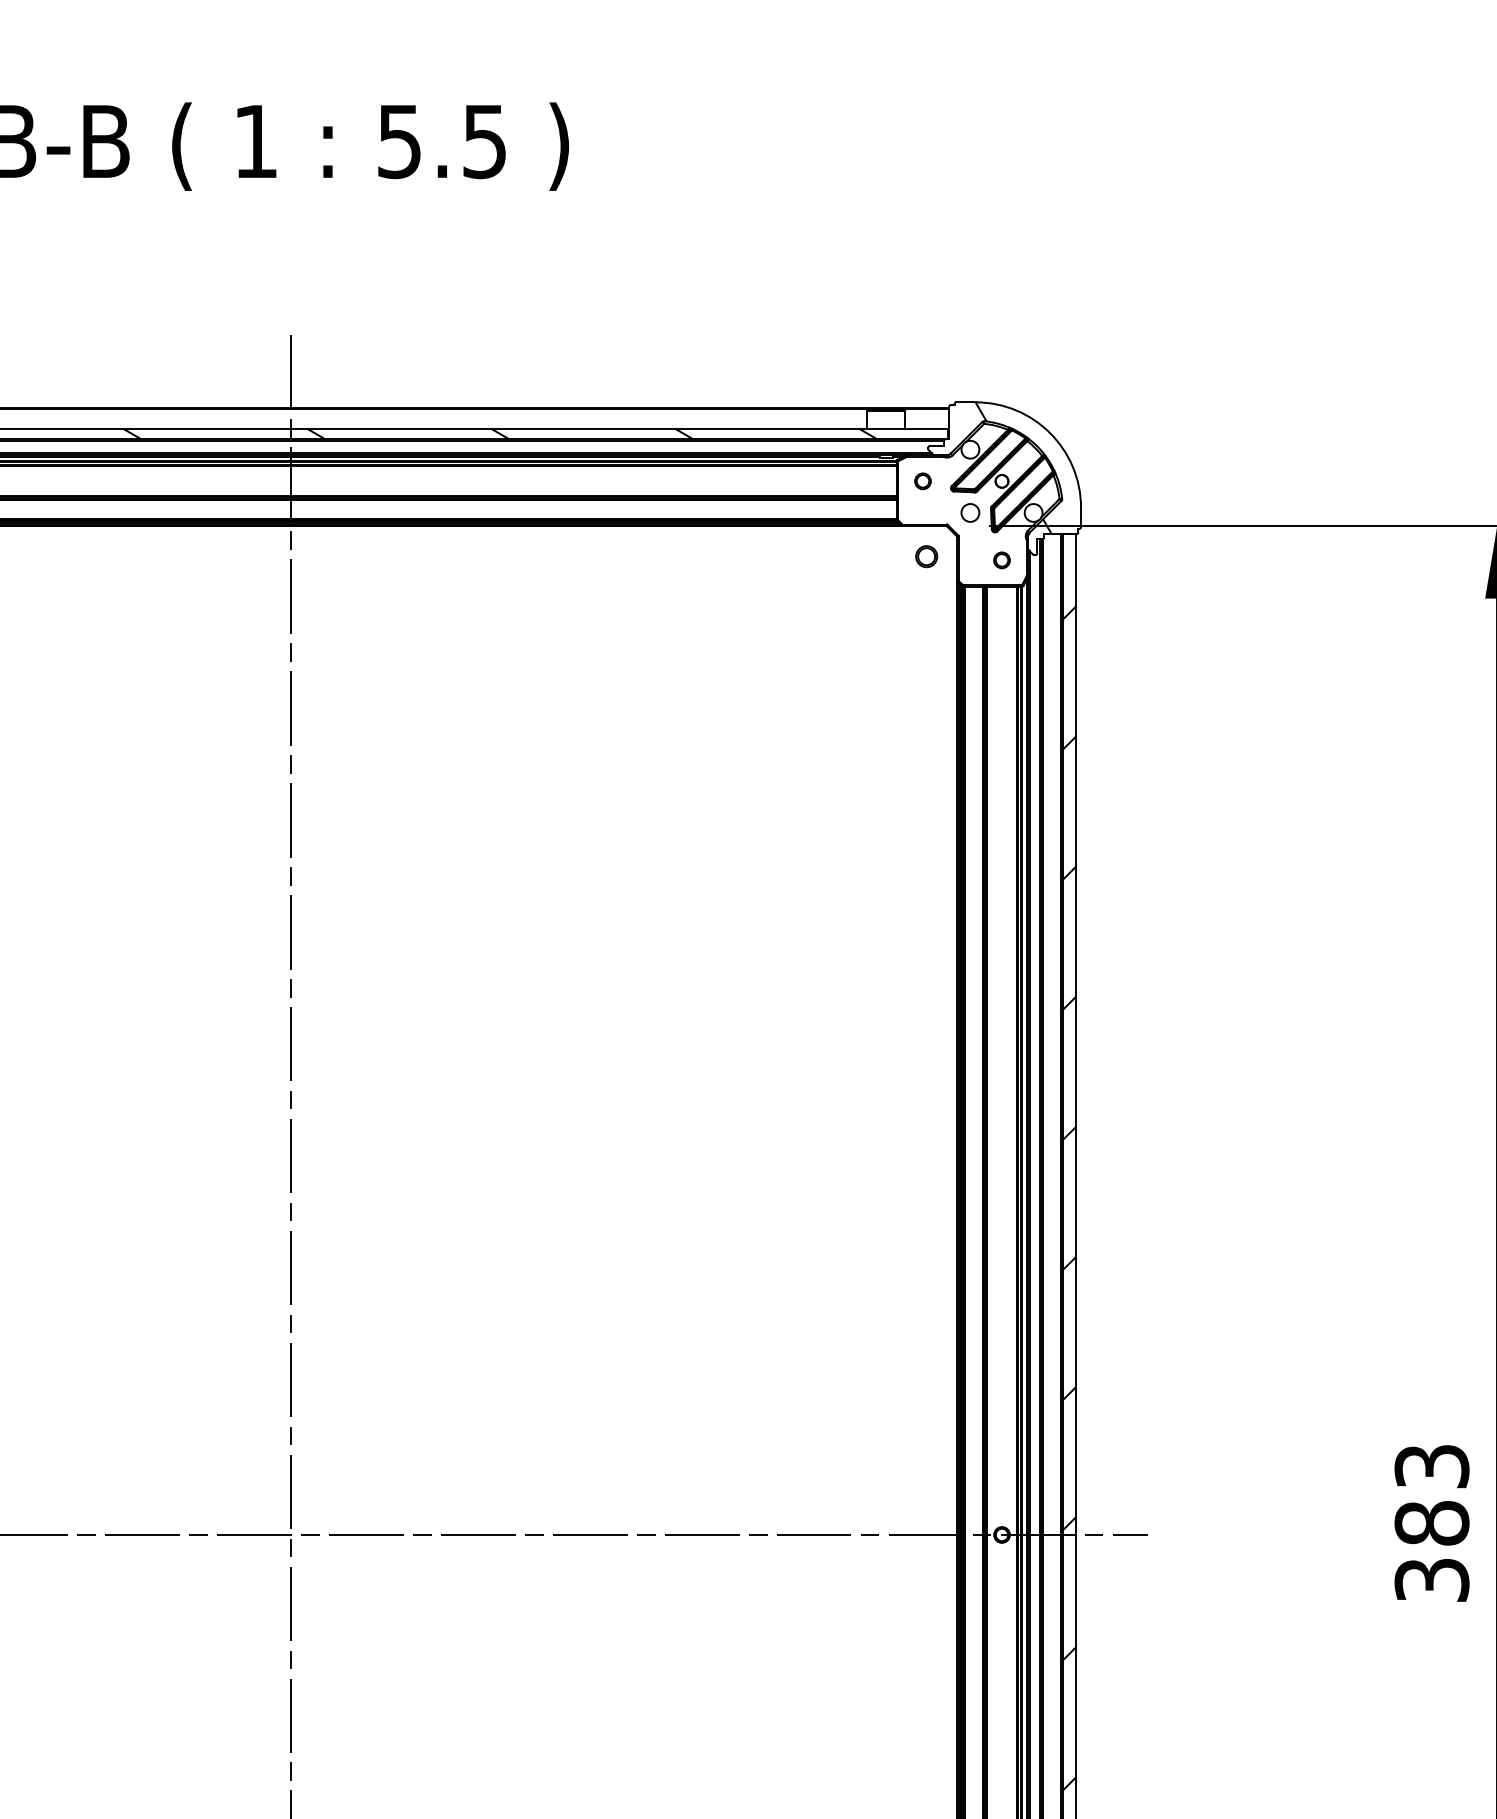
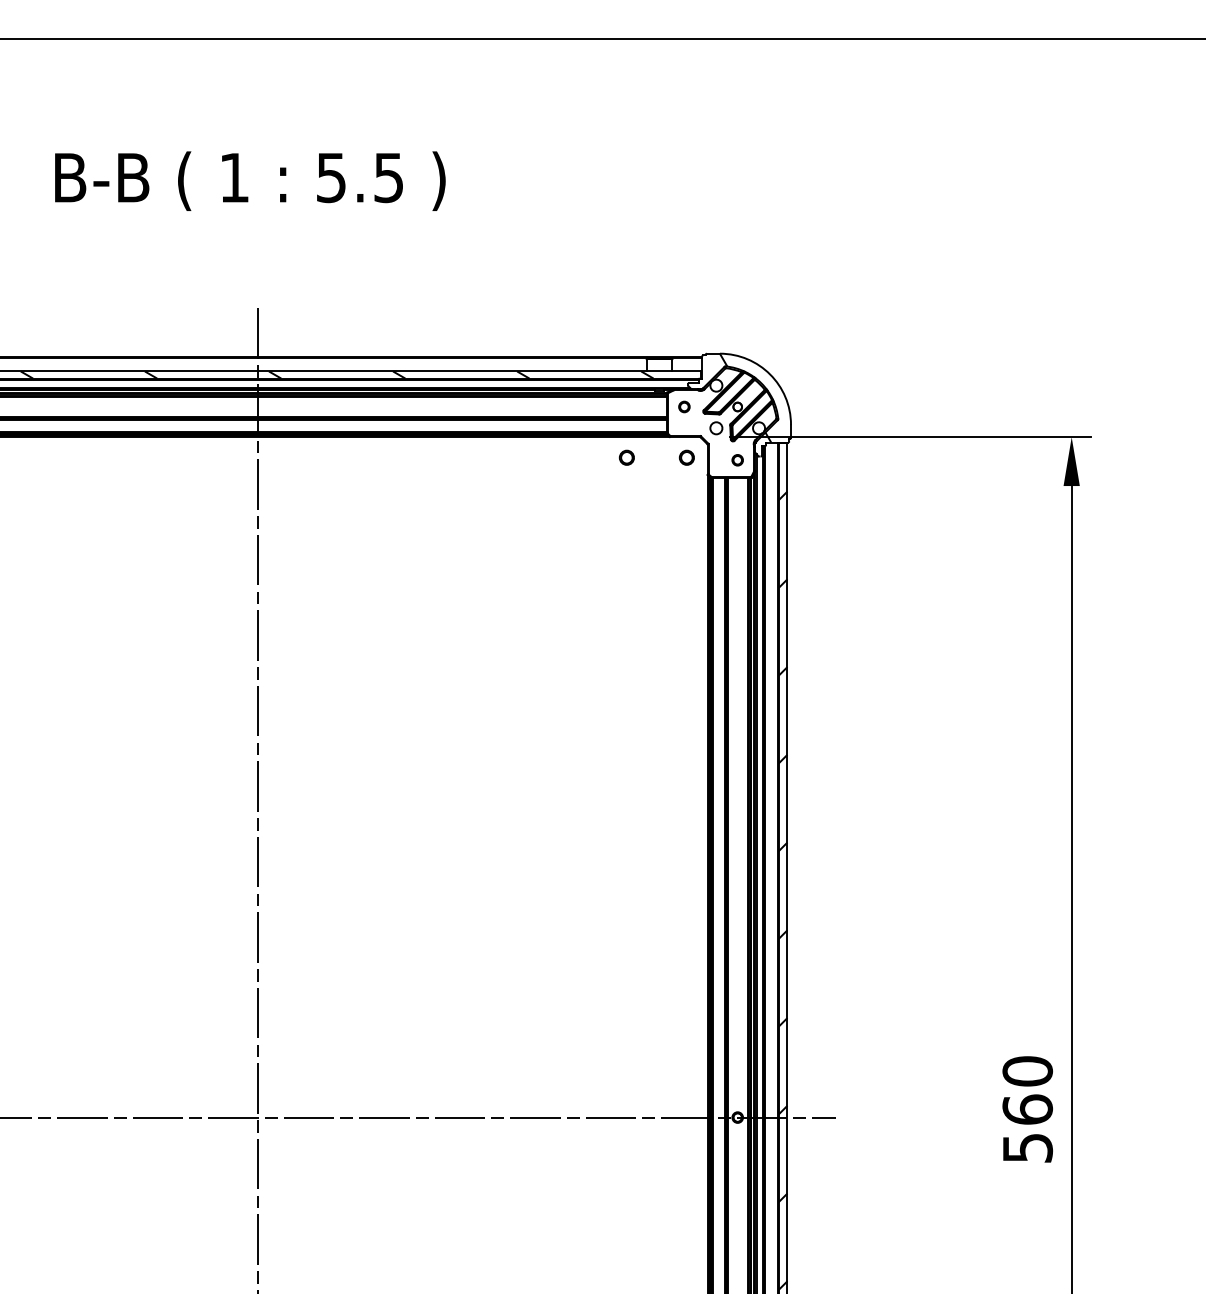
part: (837, 556) -> (626, 457), added
text: (1431, 1521) -> (1027, 1108), 383 -> 560

